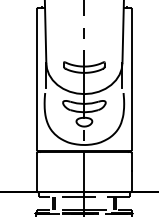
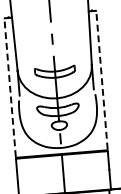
line: (37, 79) -> (10, 87), solid -> dashed
line: (131, 79) -> (101, 80), solid -> dashed

